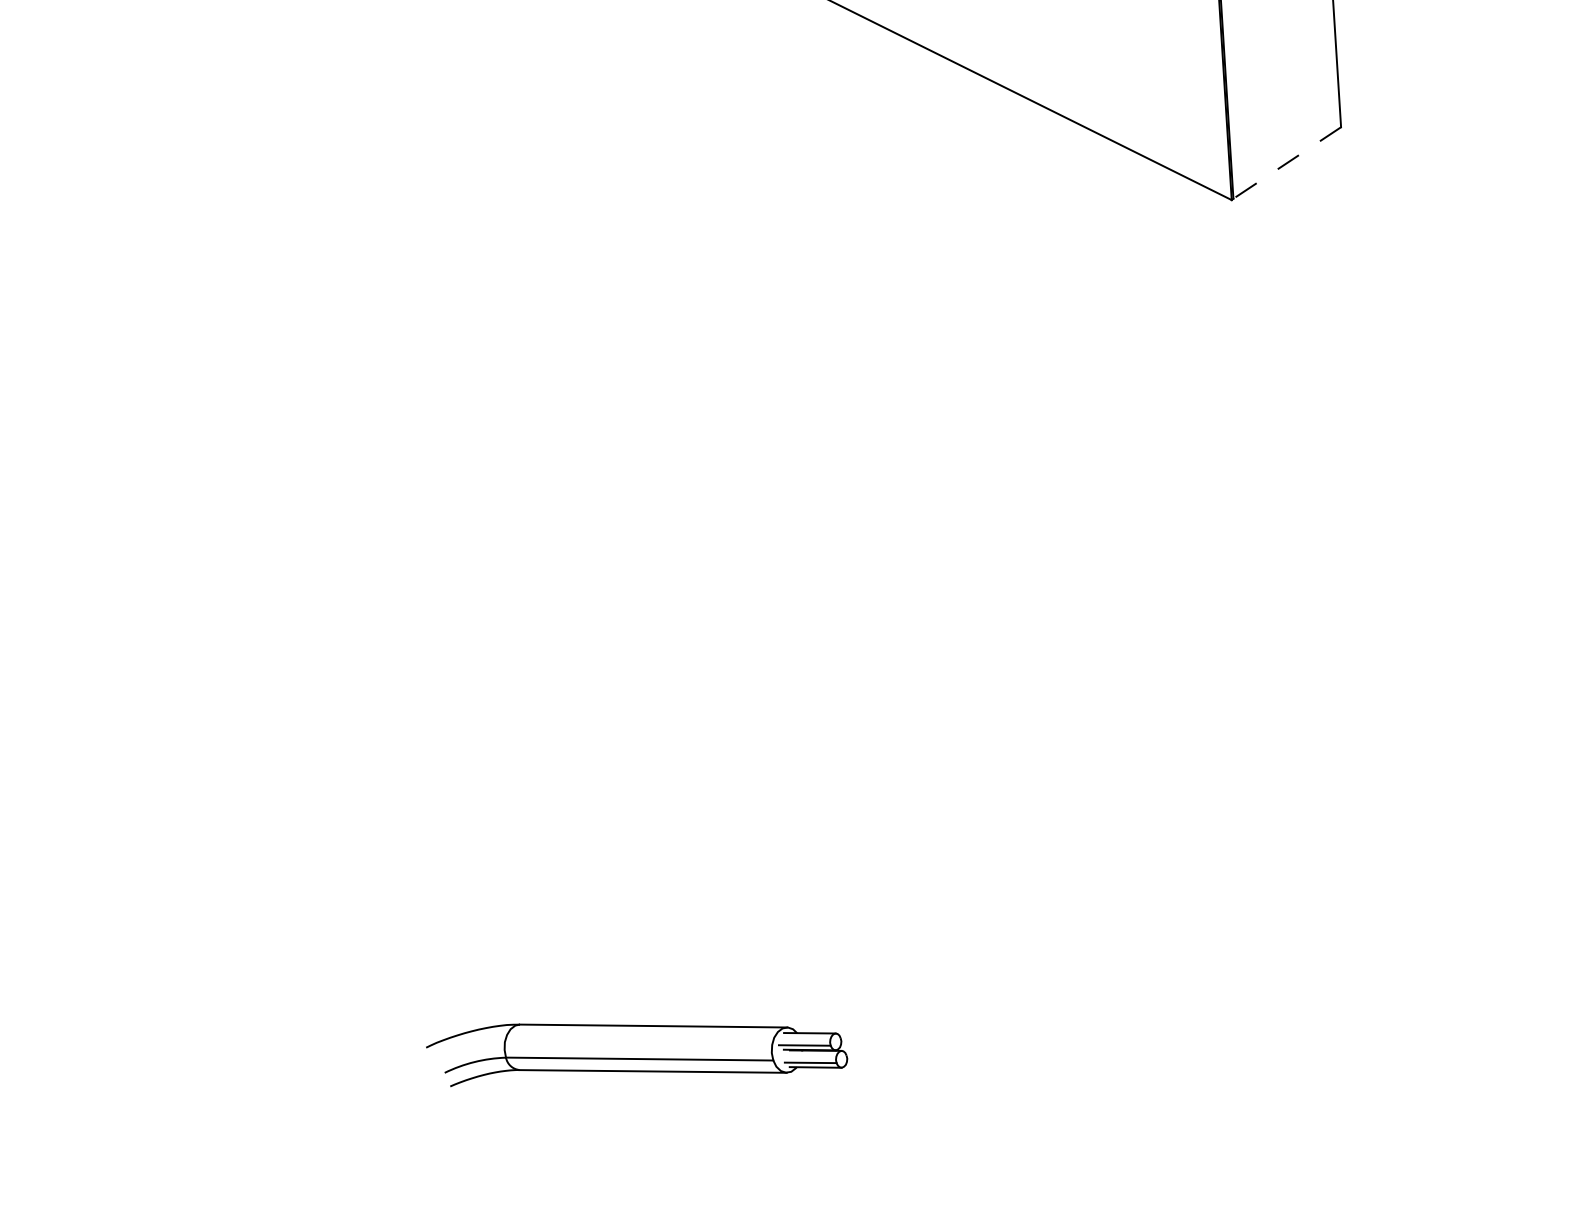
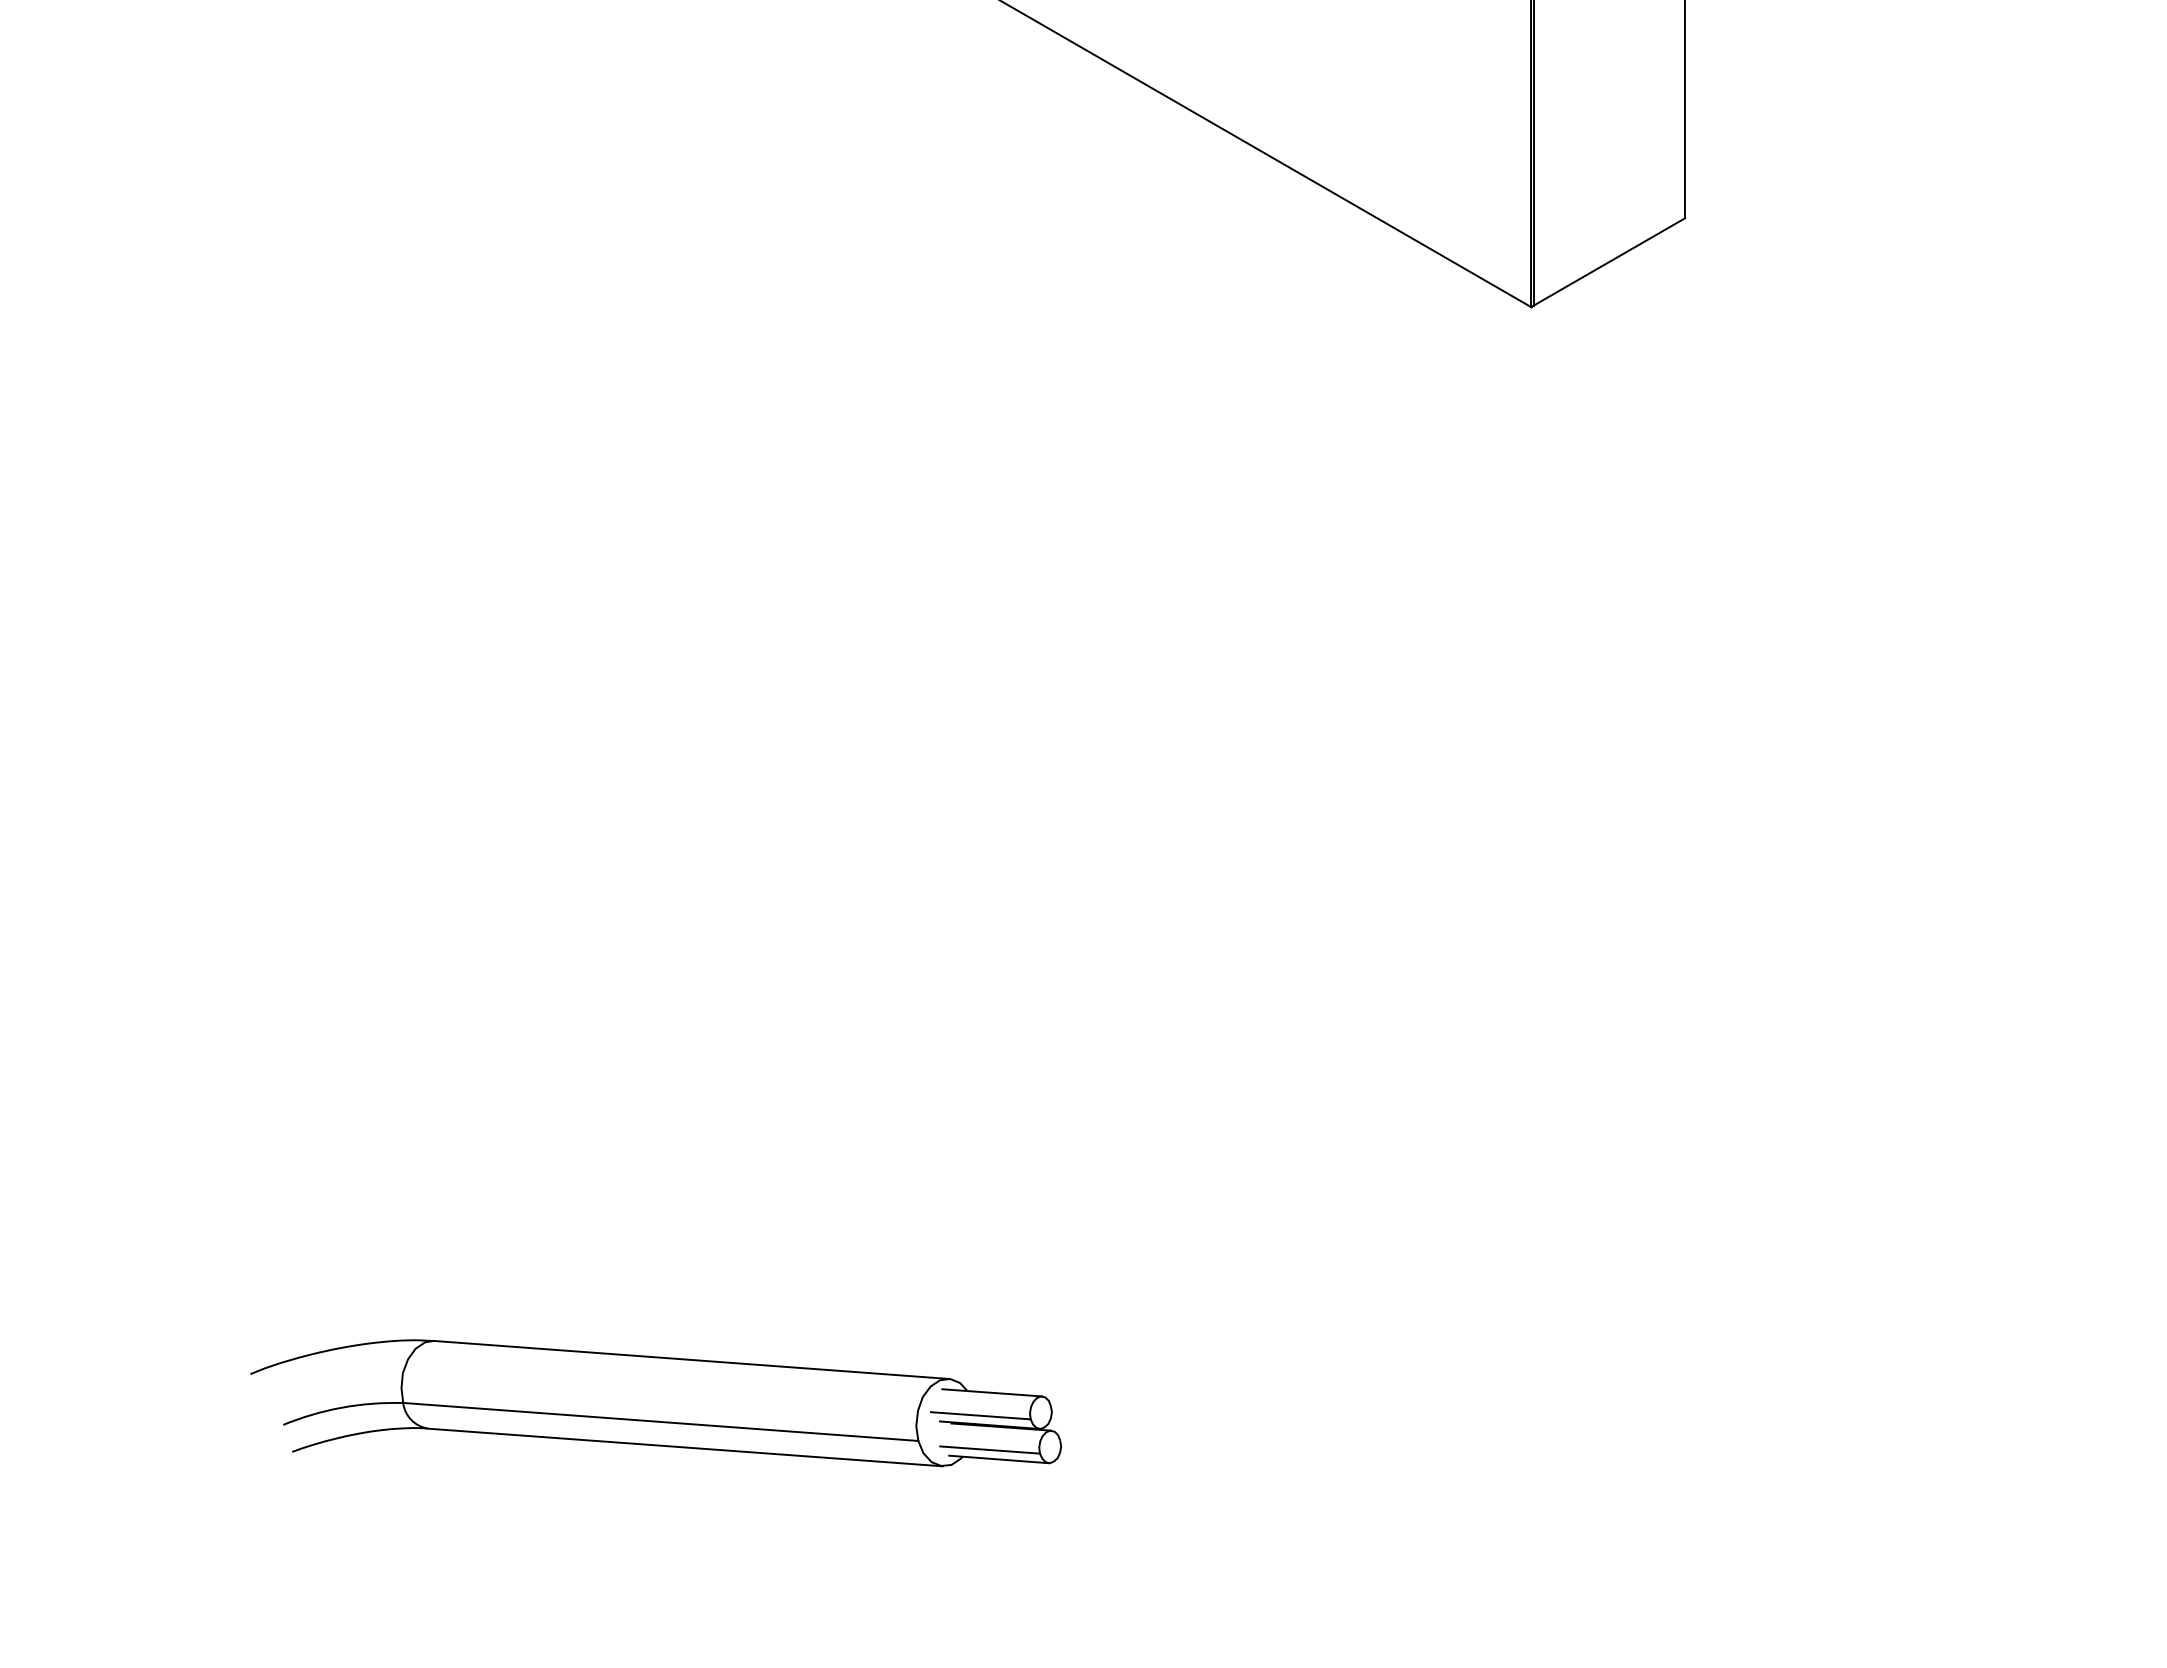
line: (1287, 163) -> (1609, 262), dashed -> solid
part: (636, 1049) -> (655, 1403), size x1.43

